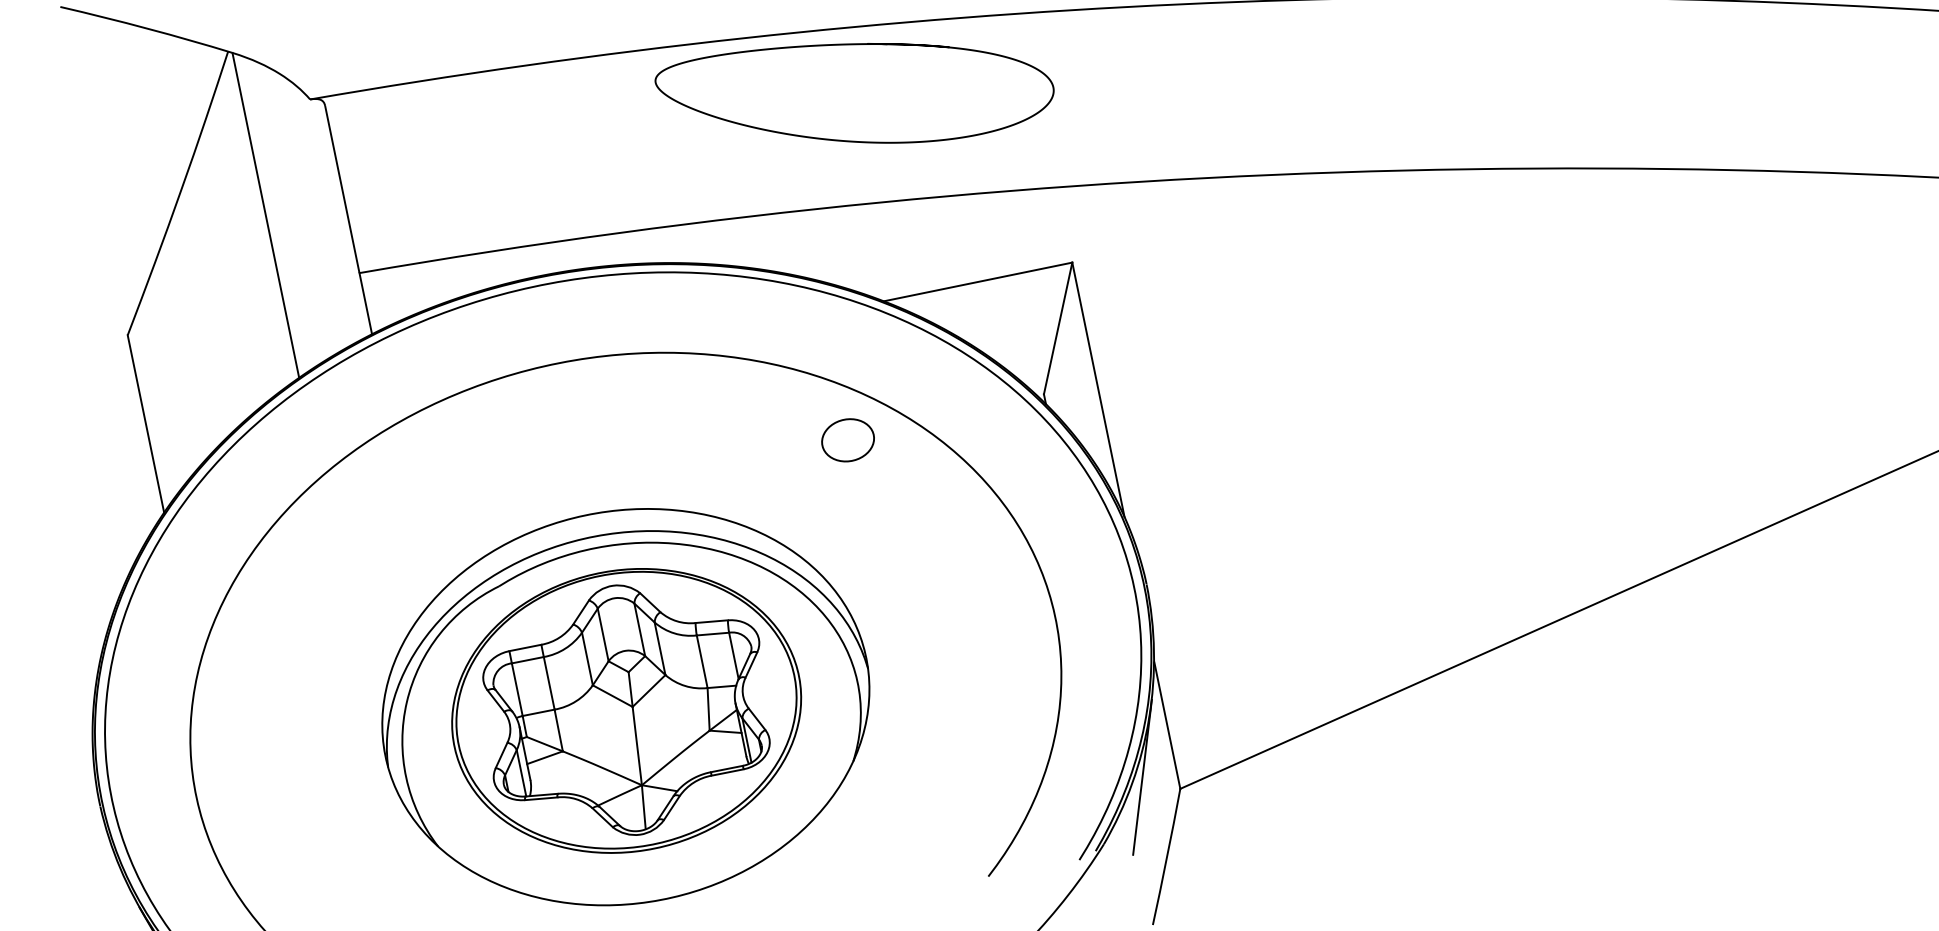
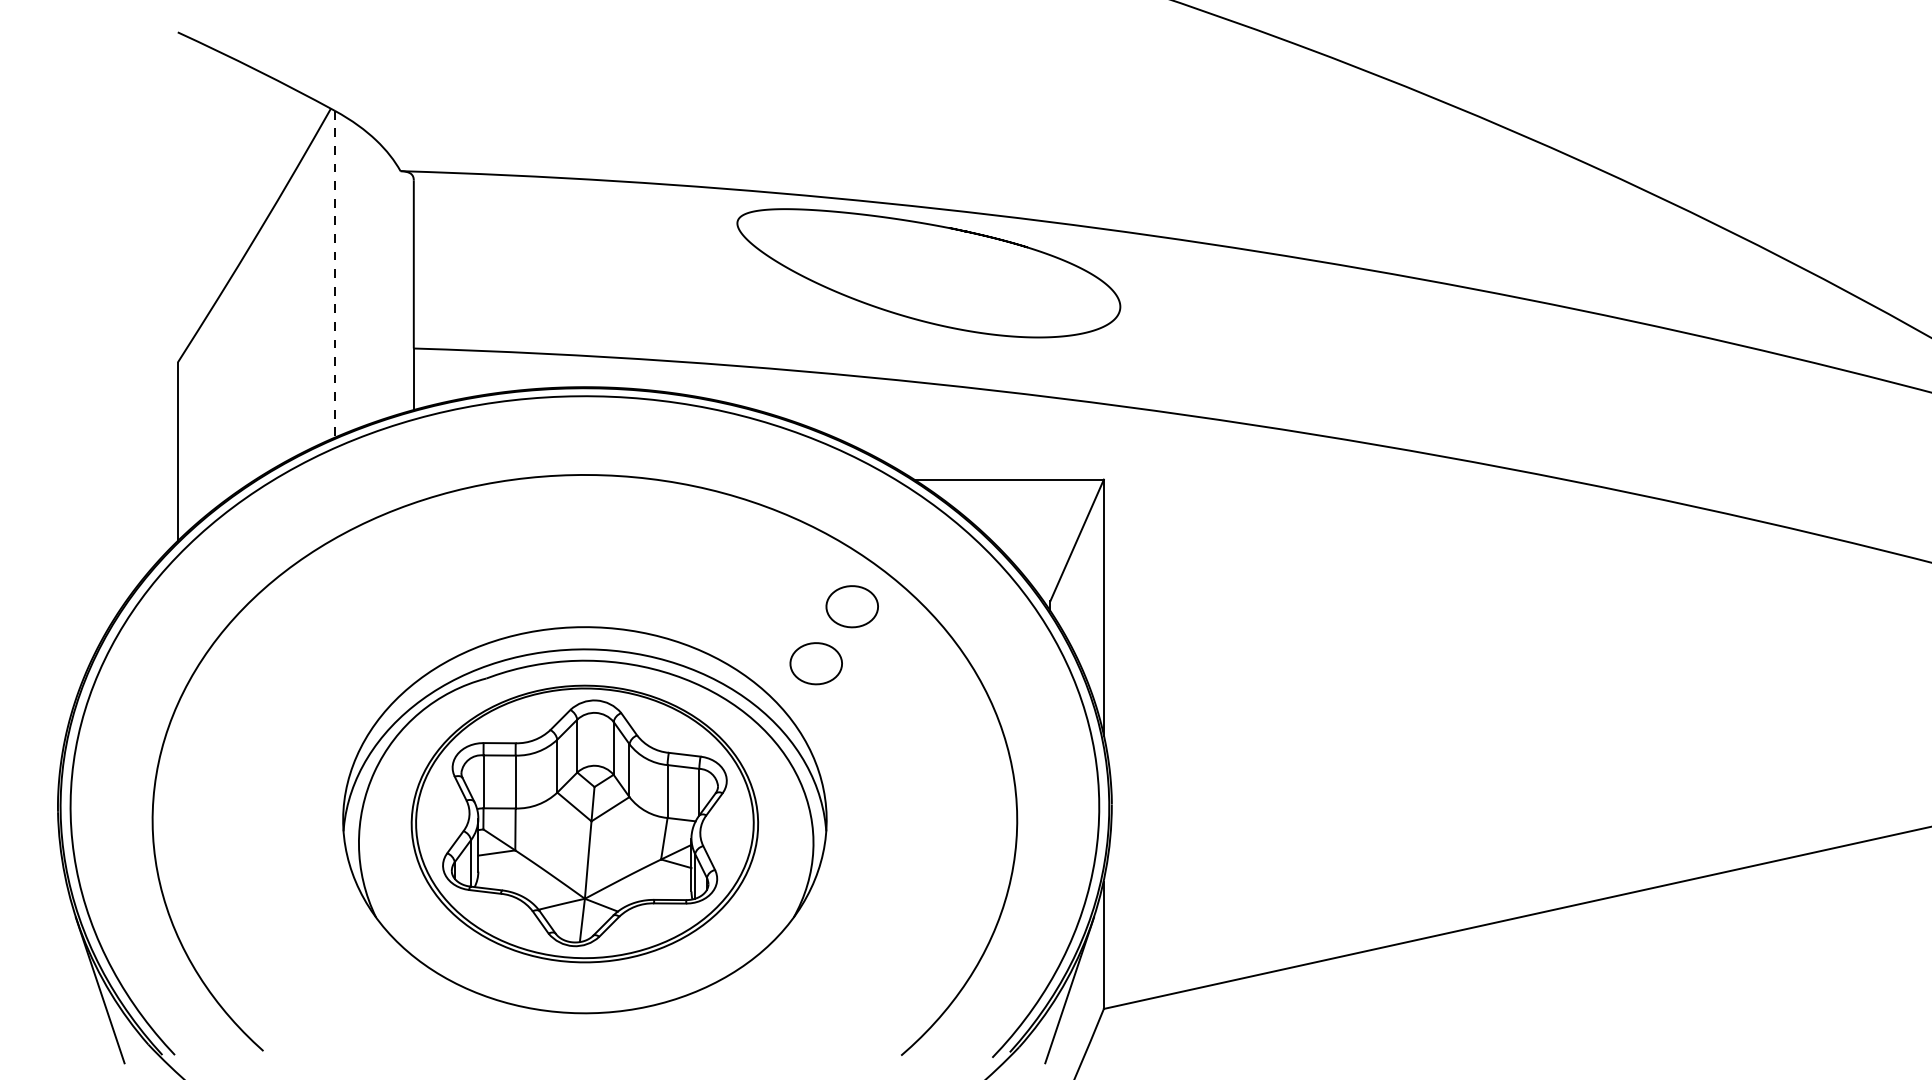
line: (265, 215) -> (334, 274), solid -> dashed
part: (823, 504) -> (815, 663), added

